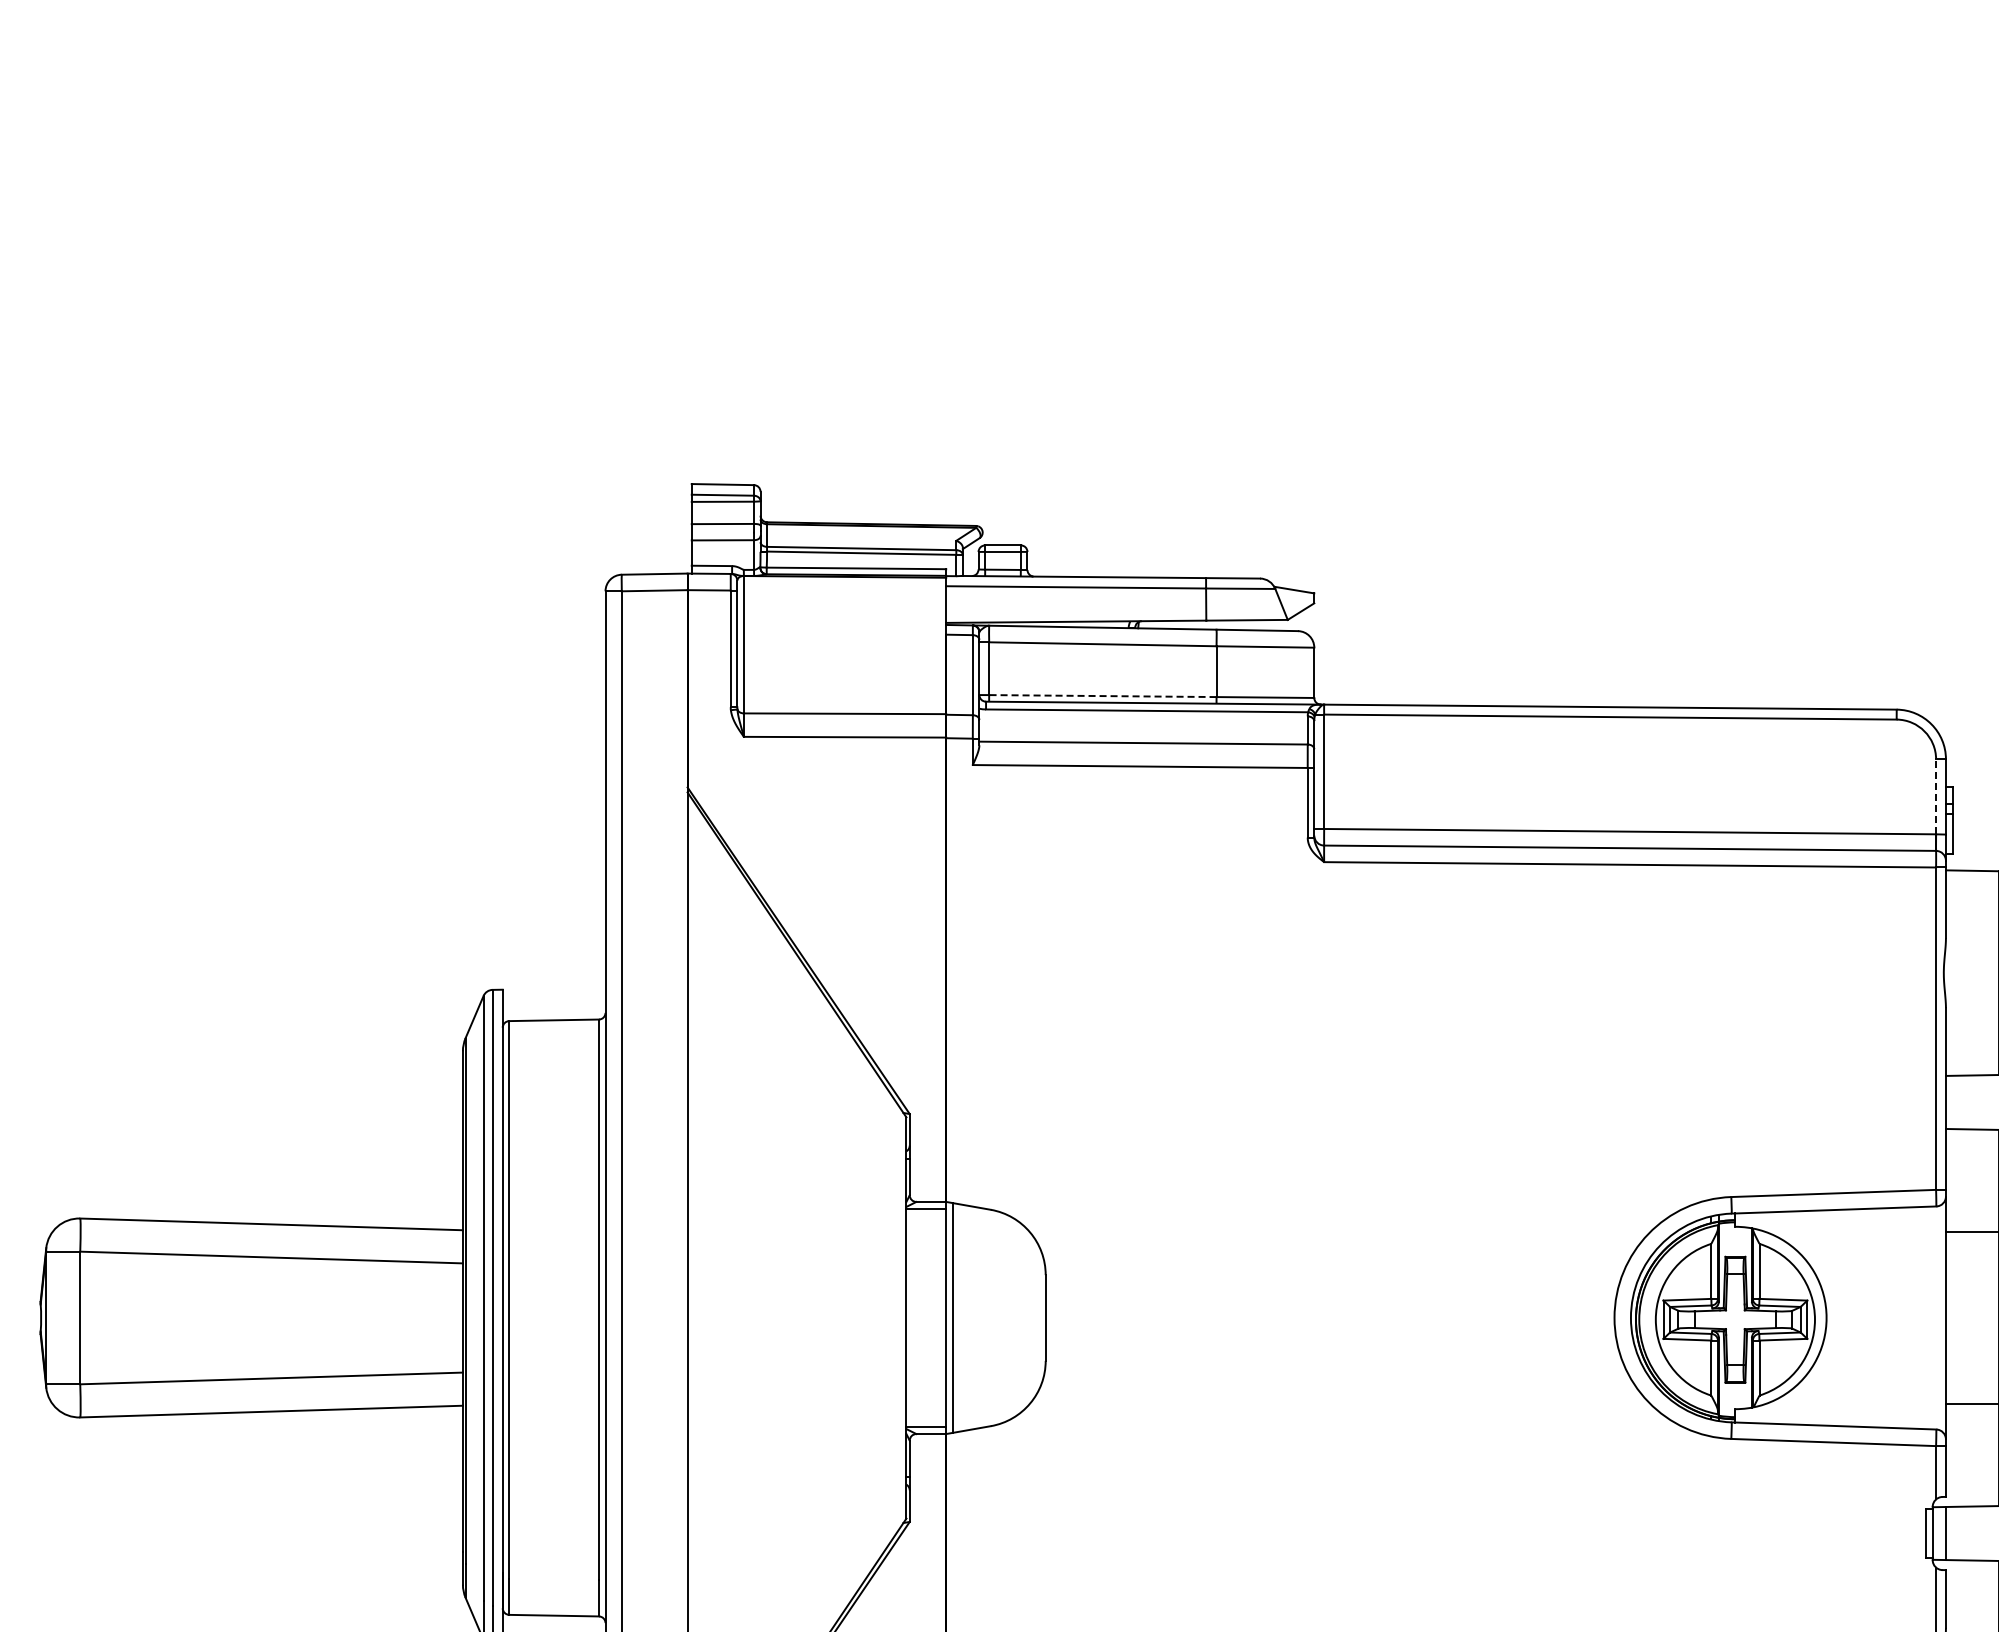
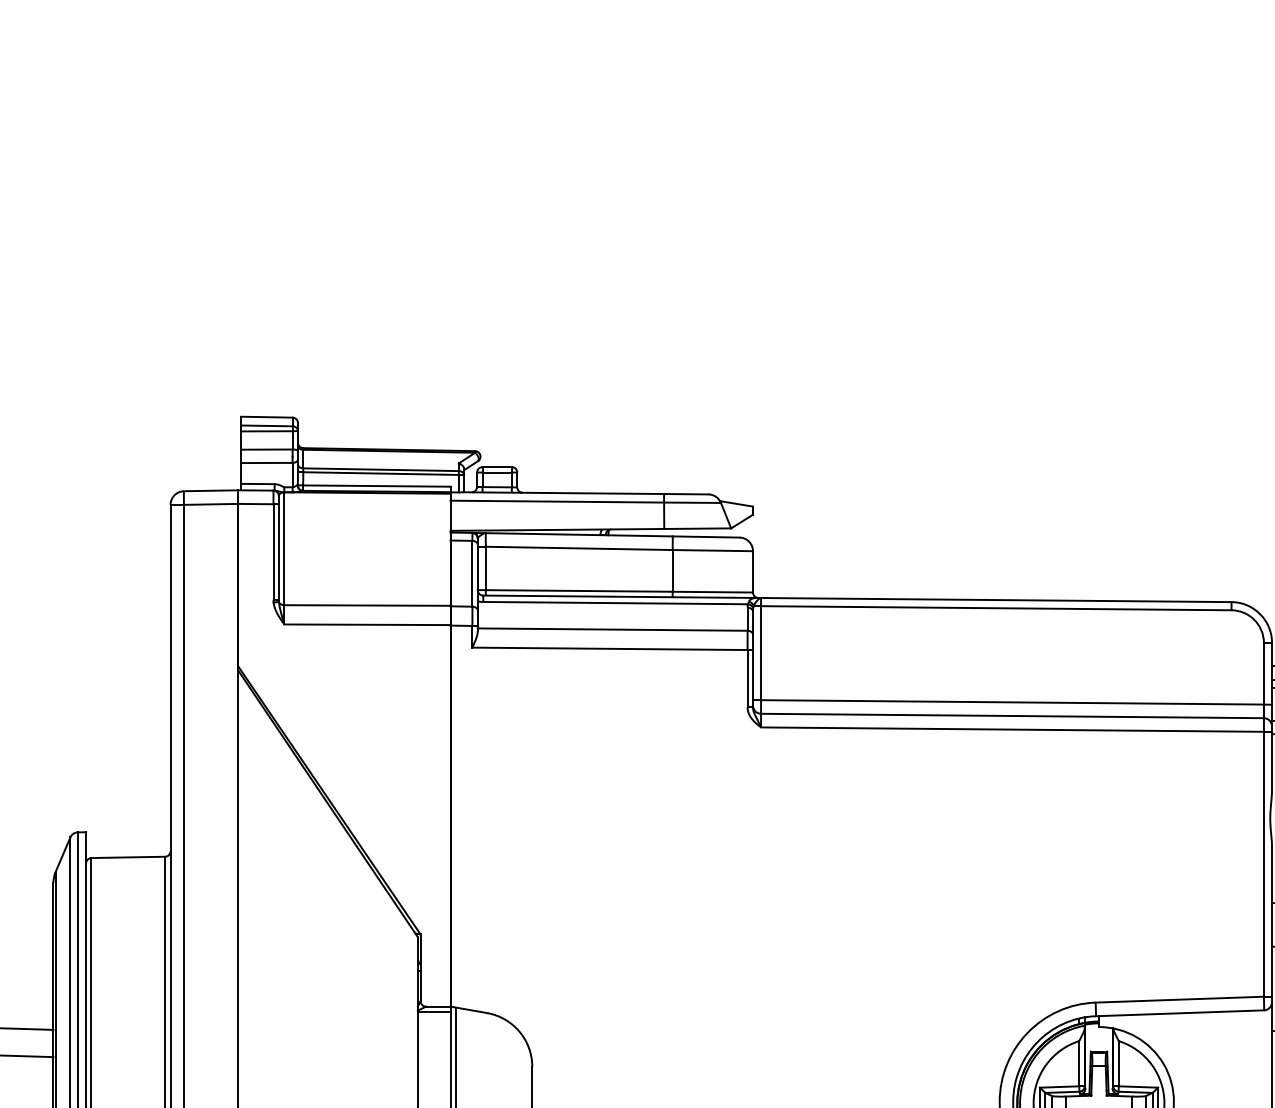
line: (1102, 696) -> (578, 591), dashed -> solid
line: (1936, 796) -> (1264, 673), dashed -> solid

